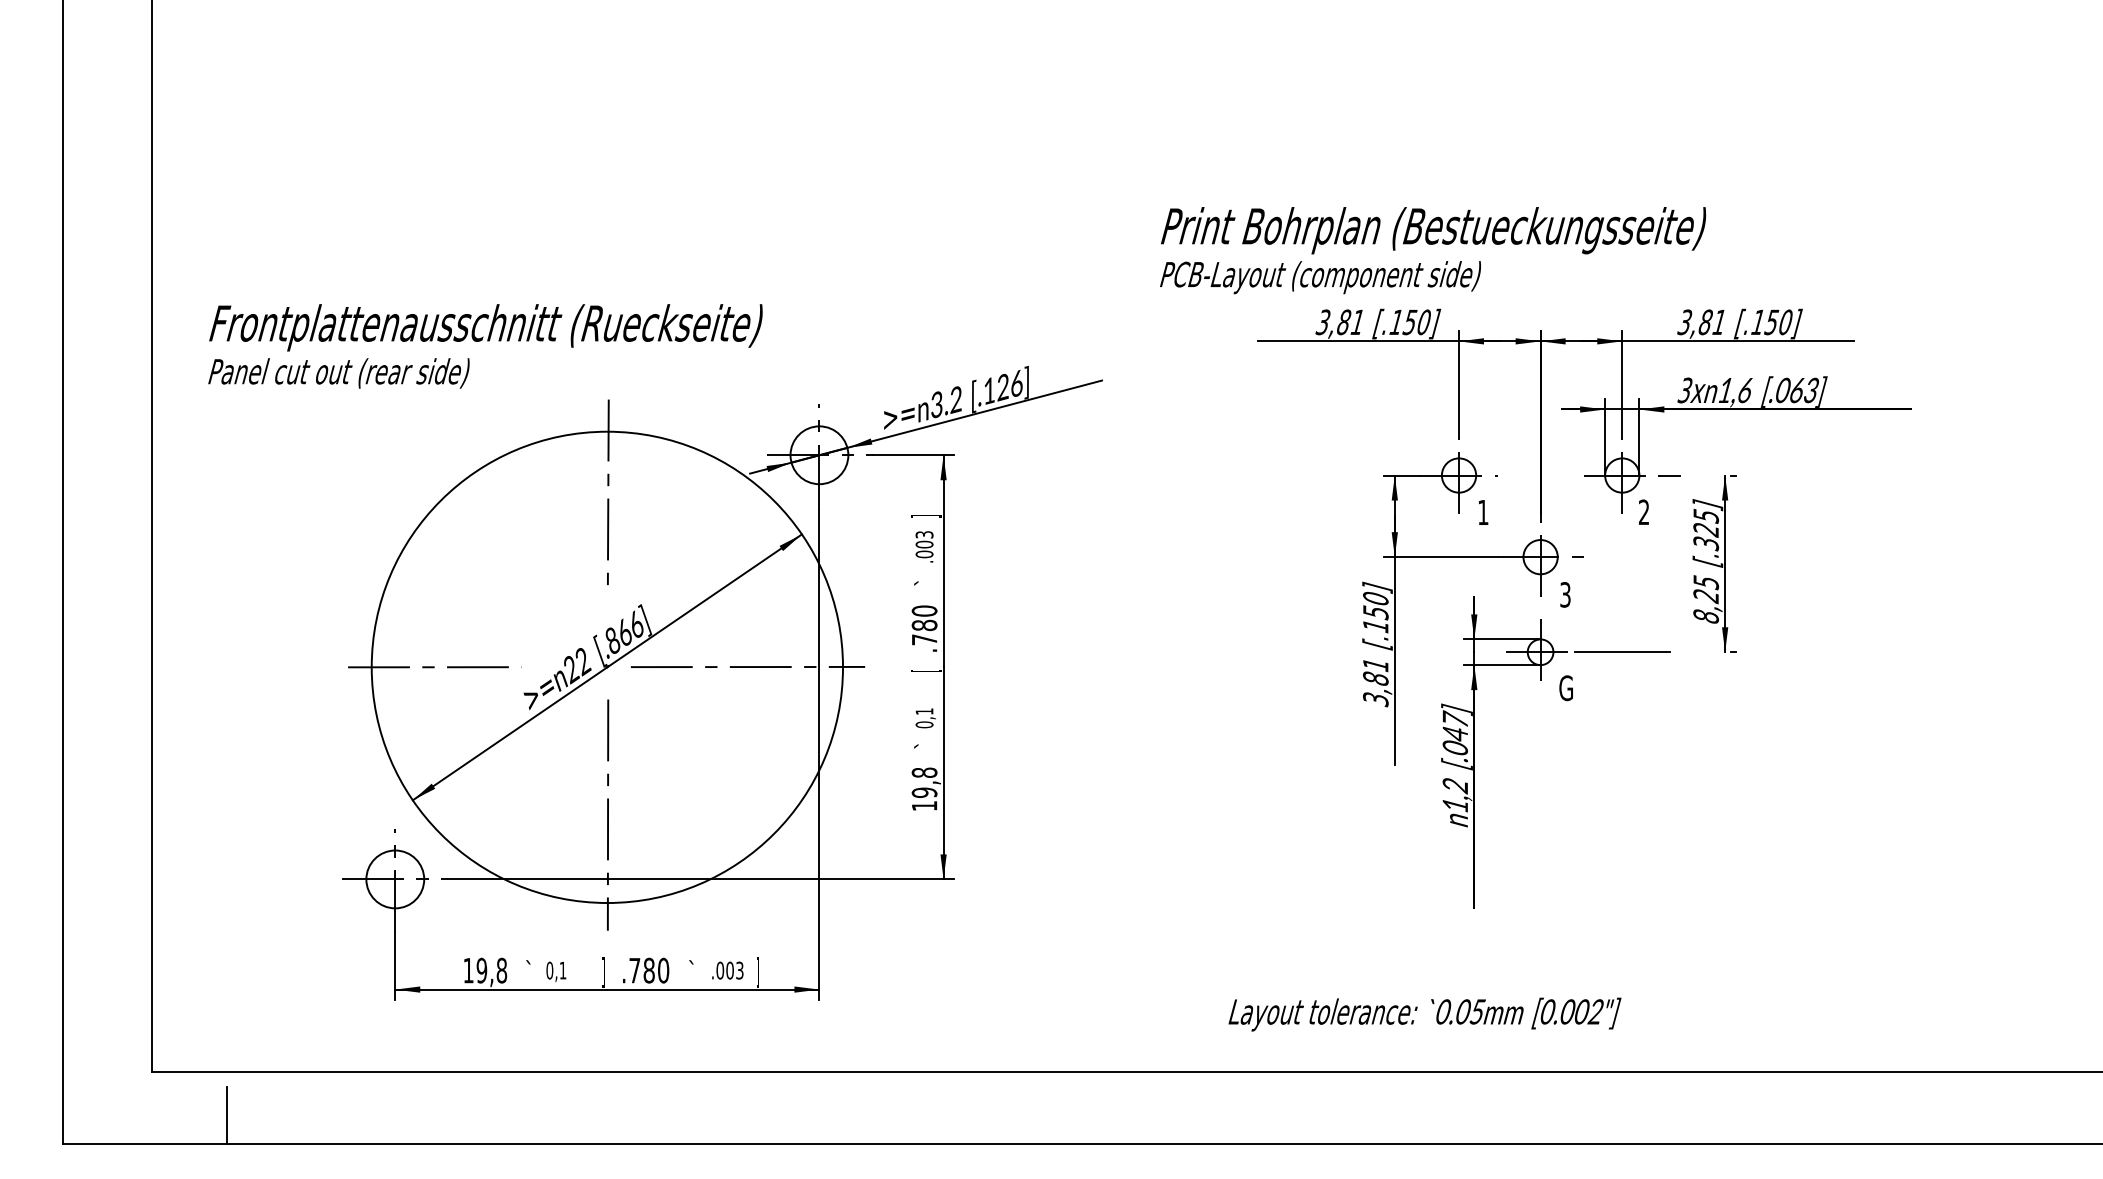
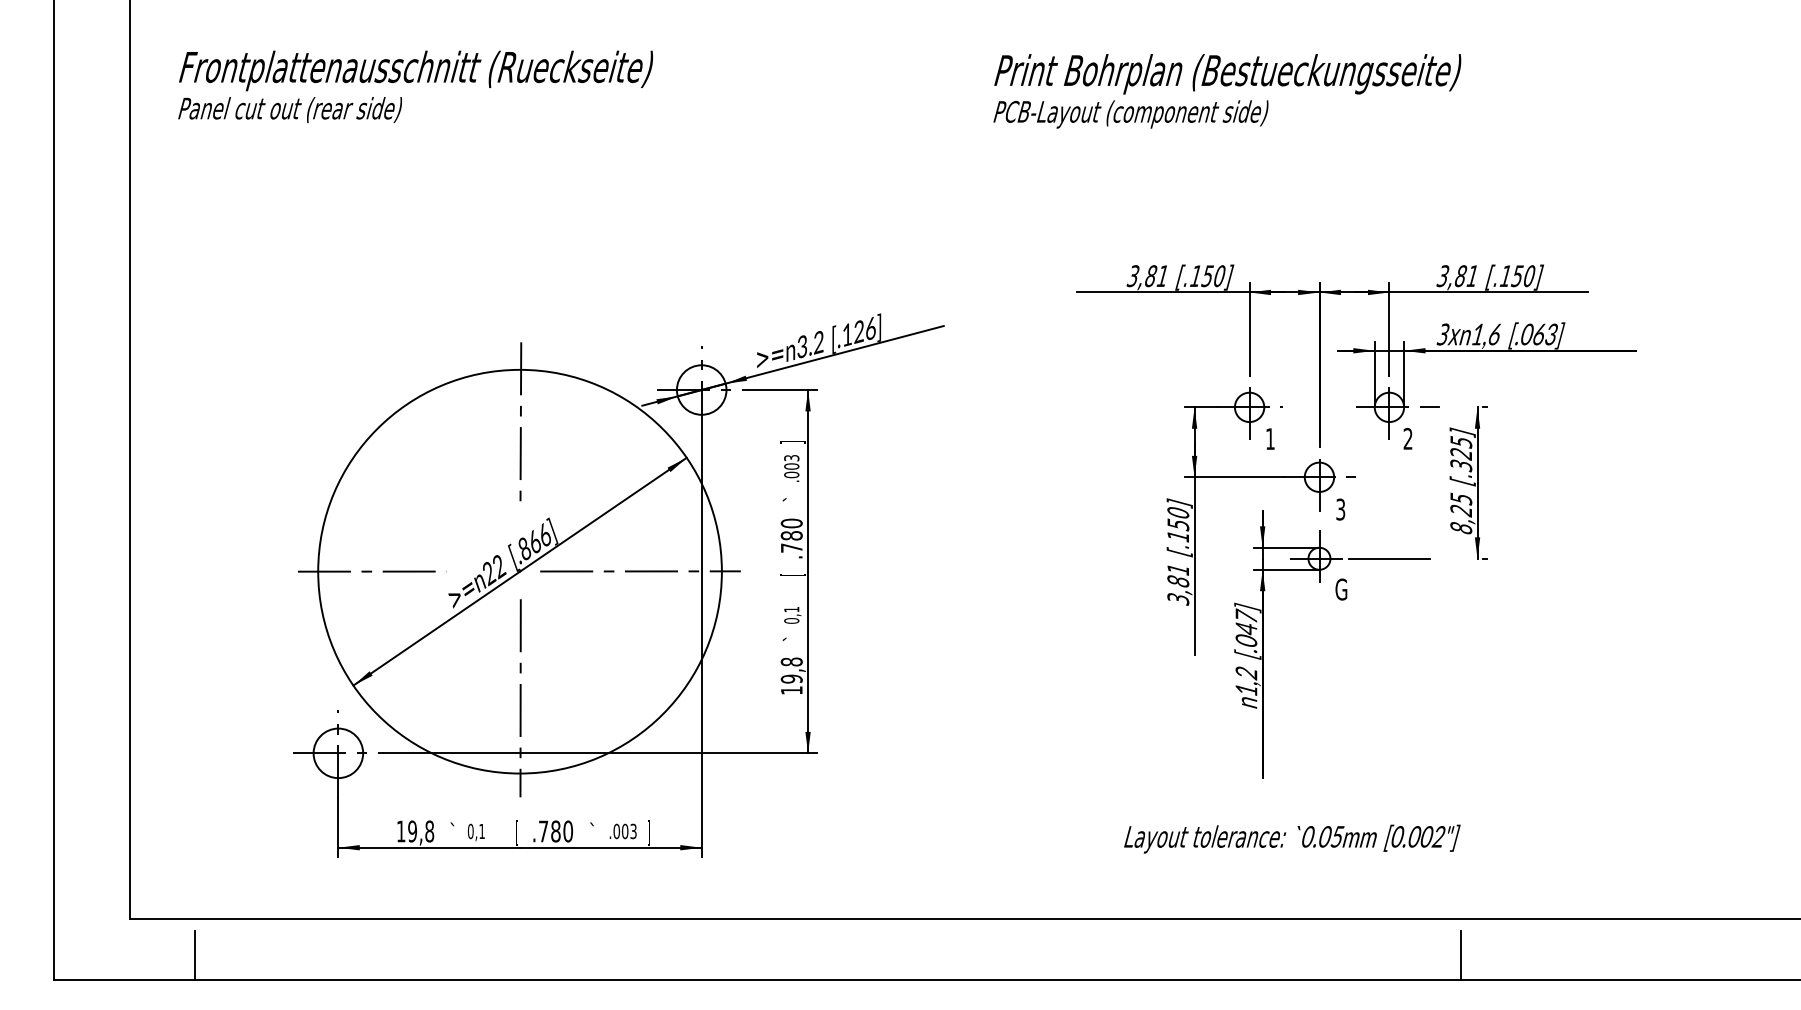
text: (1433, 250) -> (1227, 91), moved
text: (485, 346) -> (415, 86), moved
text: (603, 972) -> (516, 833), ] -> [
text: (1424, 1014) -> (1291, 839), moved
line: (1705, 1114) -> (1460, 954), added

